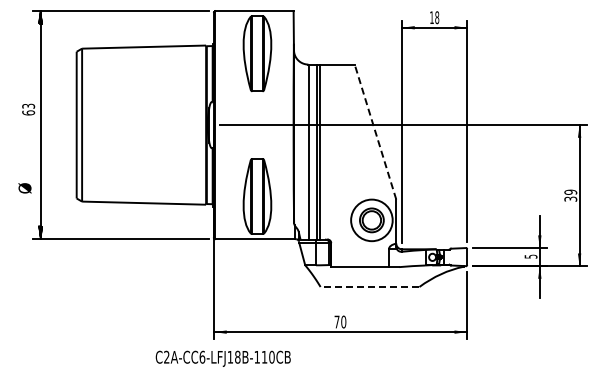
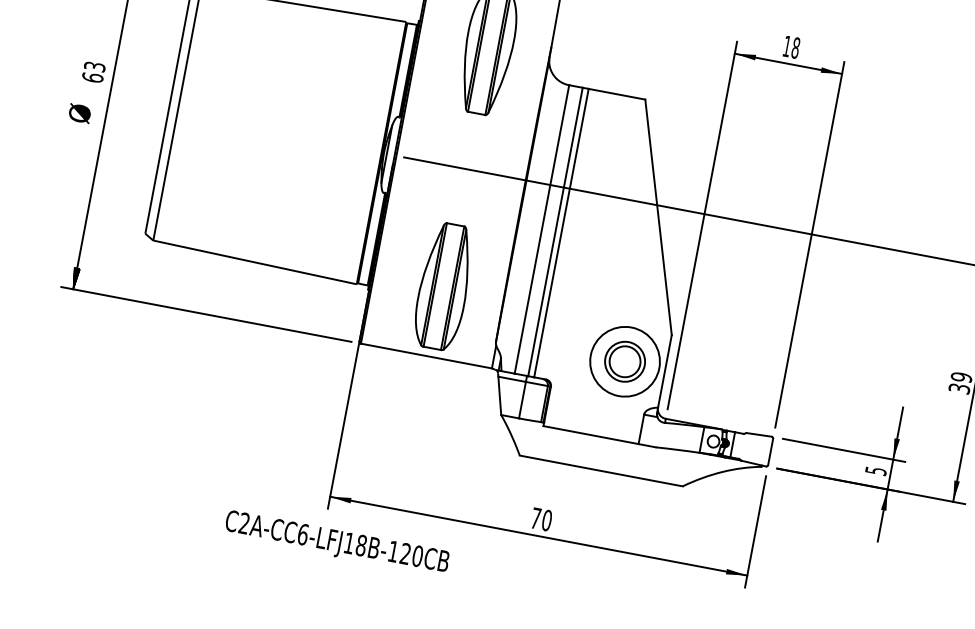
line: (375, 132) -> (658, 218), dashed -> solid
text: (24, 188) -> (78, 113), moved
line: (369, 287) -> (600, 471), dashed -> solid
text: (264, 356) -> (405, 552), C2A-CC6-LFJ18B-110CB -> C2A-CC6-LFJ18B-120CB

